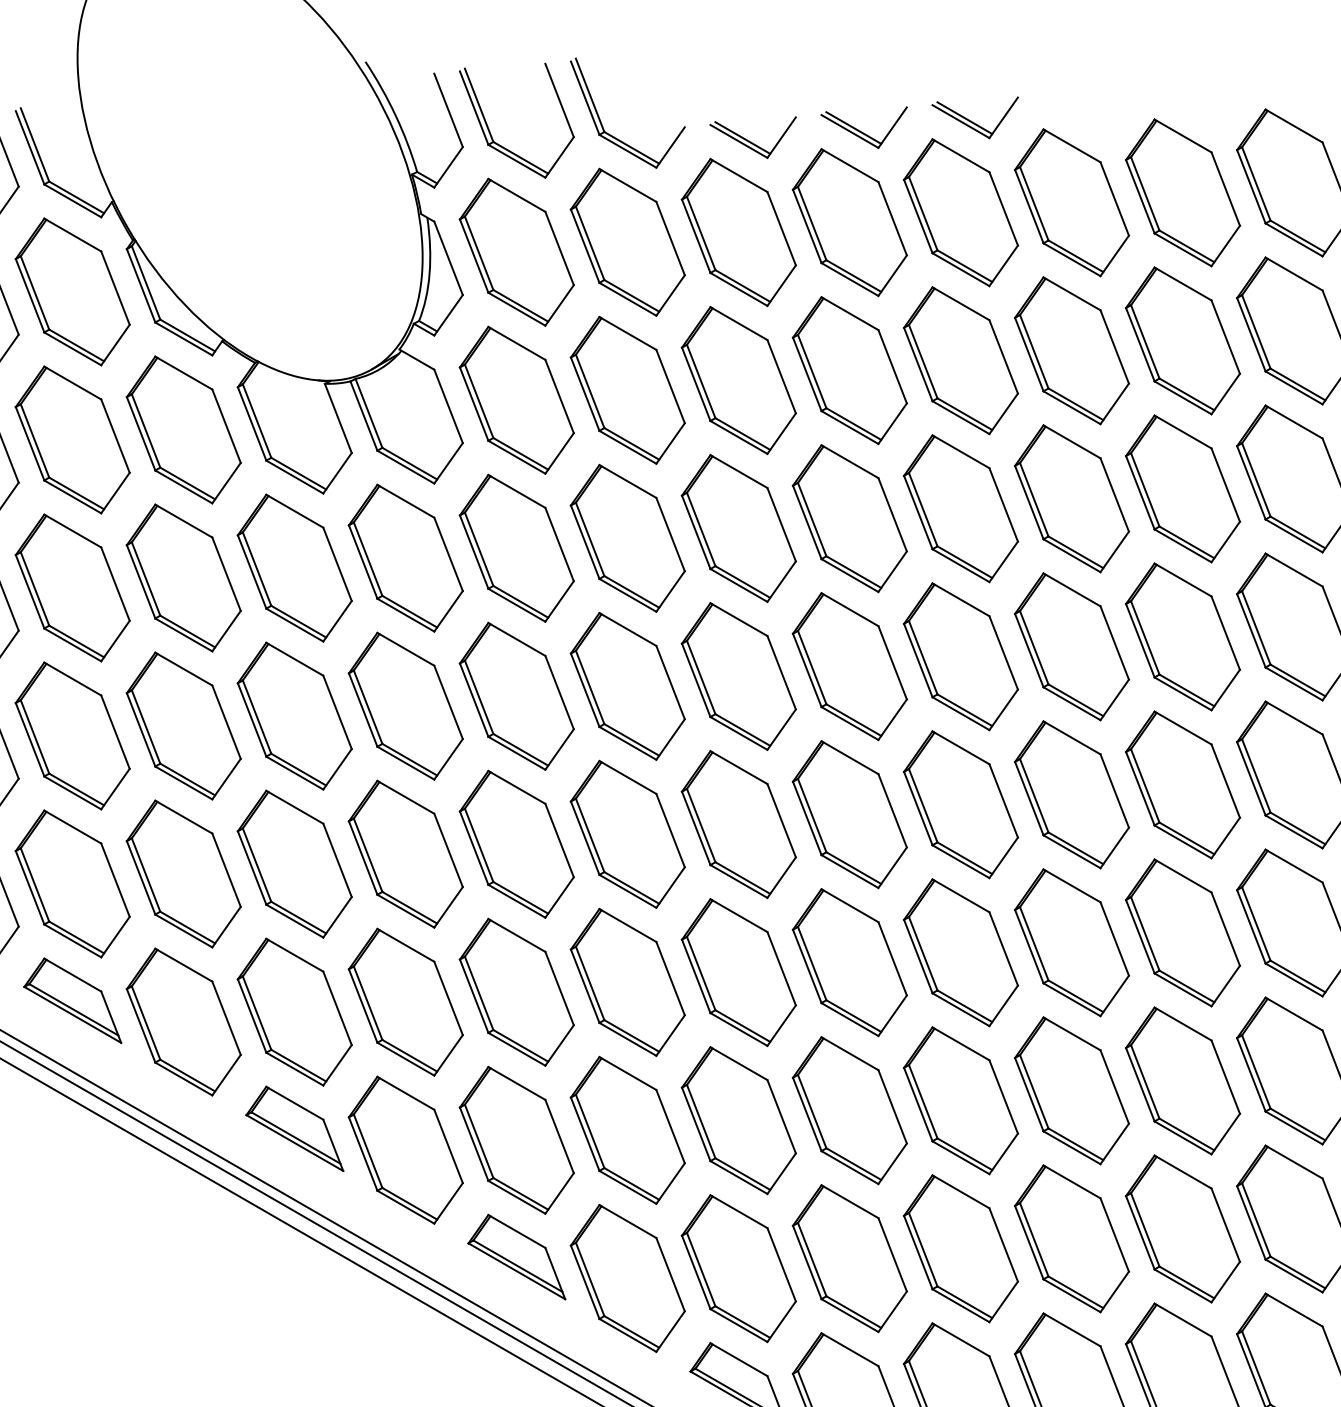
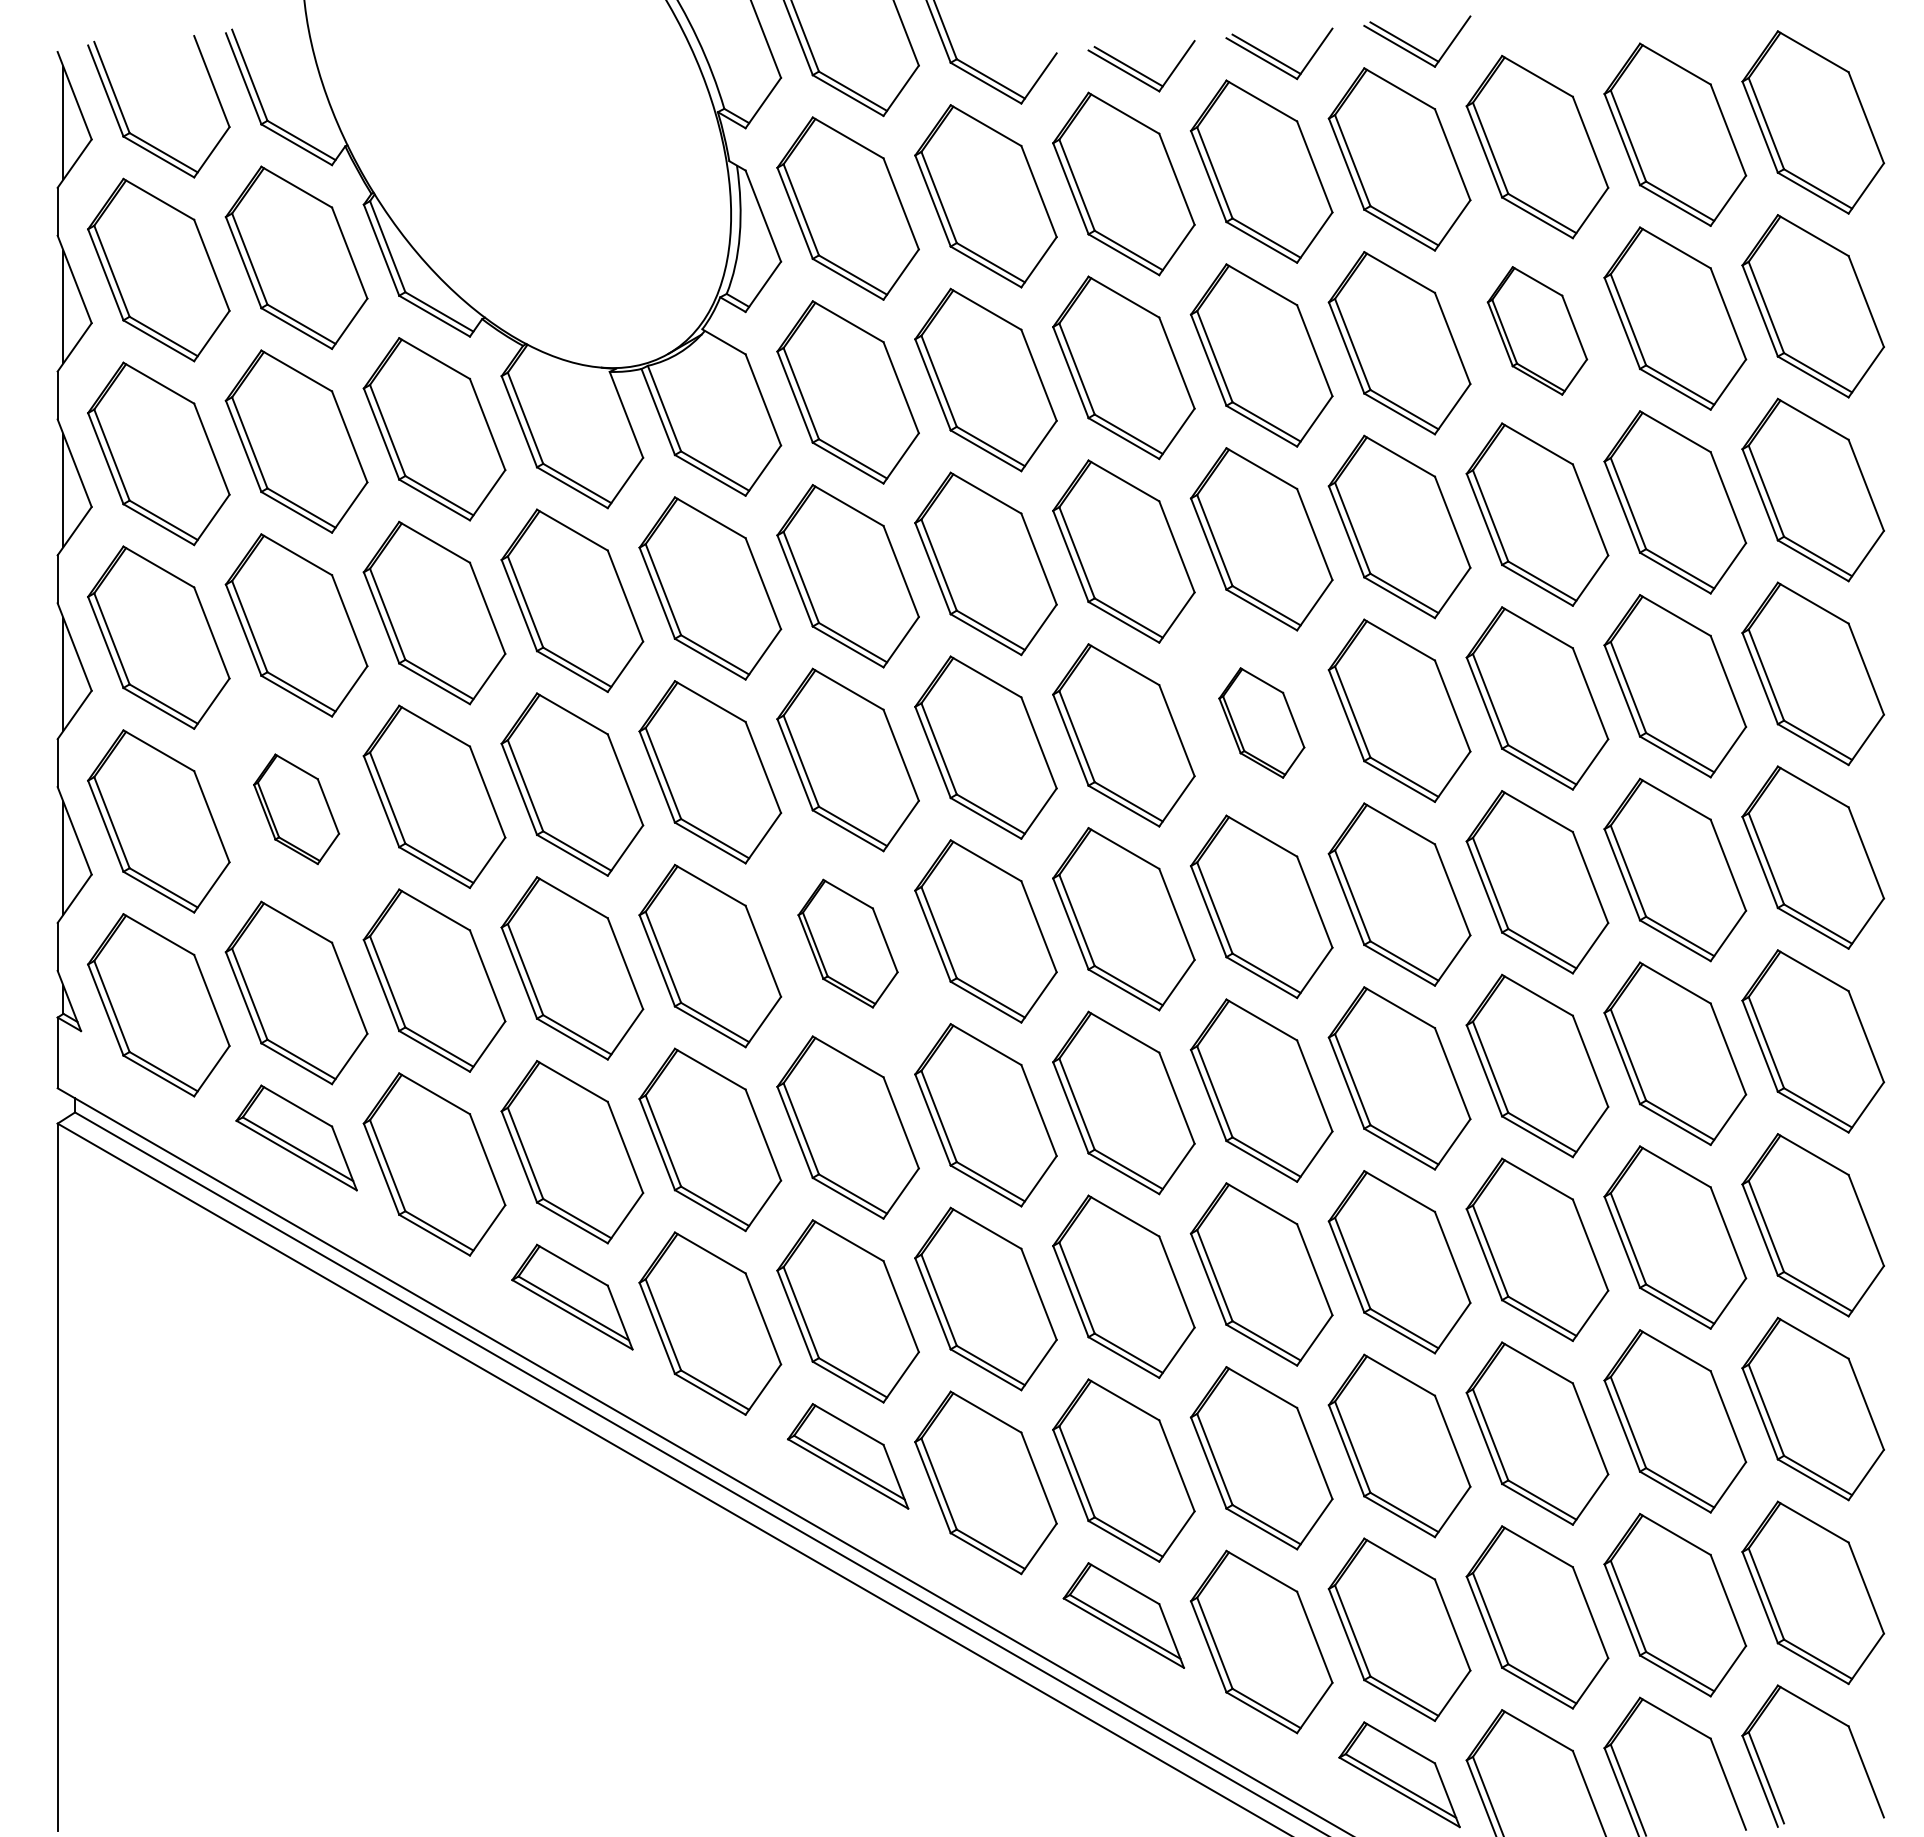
part: (1072, 350) -> (1537, 330), size x0.7
part: (849, 666) -> (1261, 722), size x0.6
part: (72, 736) -> (296, 809), size x0.6
part: (516, 844) -> (847, 943), size x0.7

